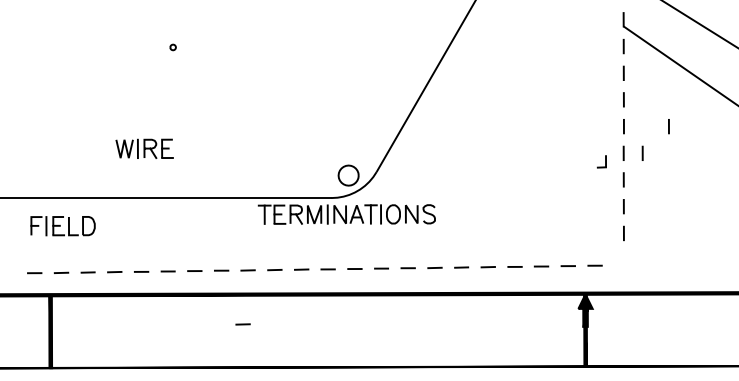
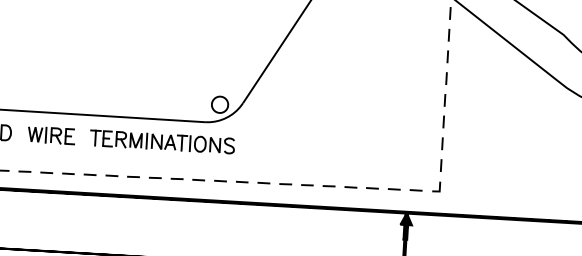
line: (668, 126) -> (482, 80), removed
part: (144, 148) -> (51, 135), moved
line: (642, 152) -> (460, 100), removed
line: (605, 161) -> (439, 186), moved
part: (346, 214) -> (162, 142), moved
line: (242, 324) -> (126, 220), removed

